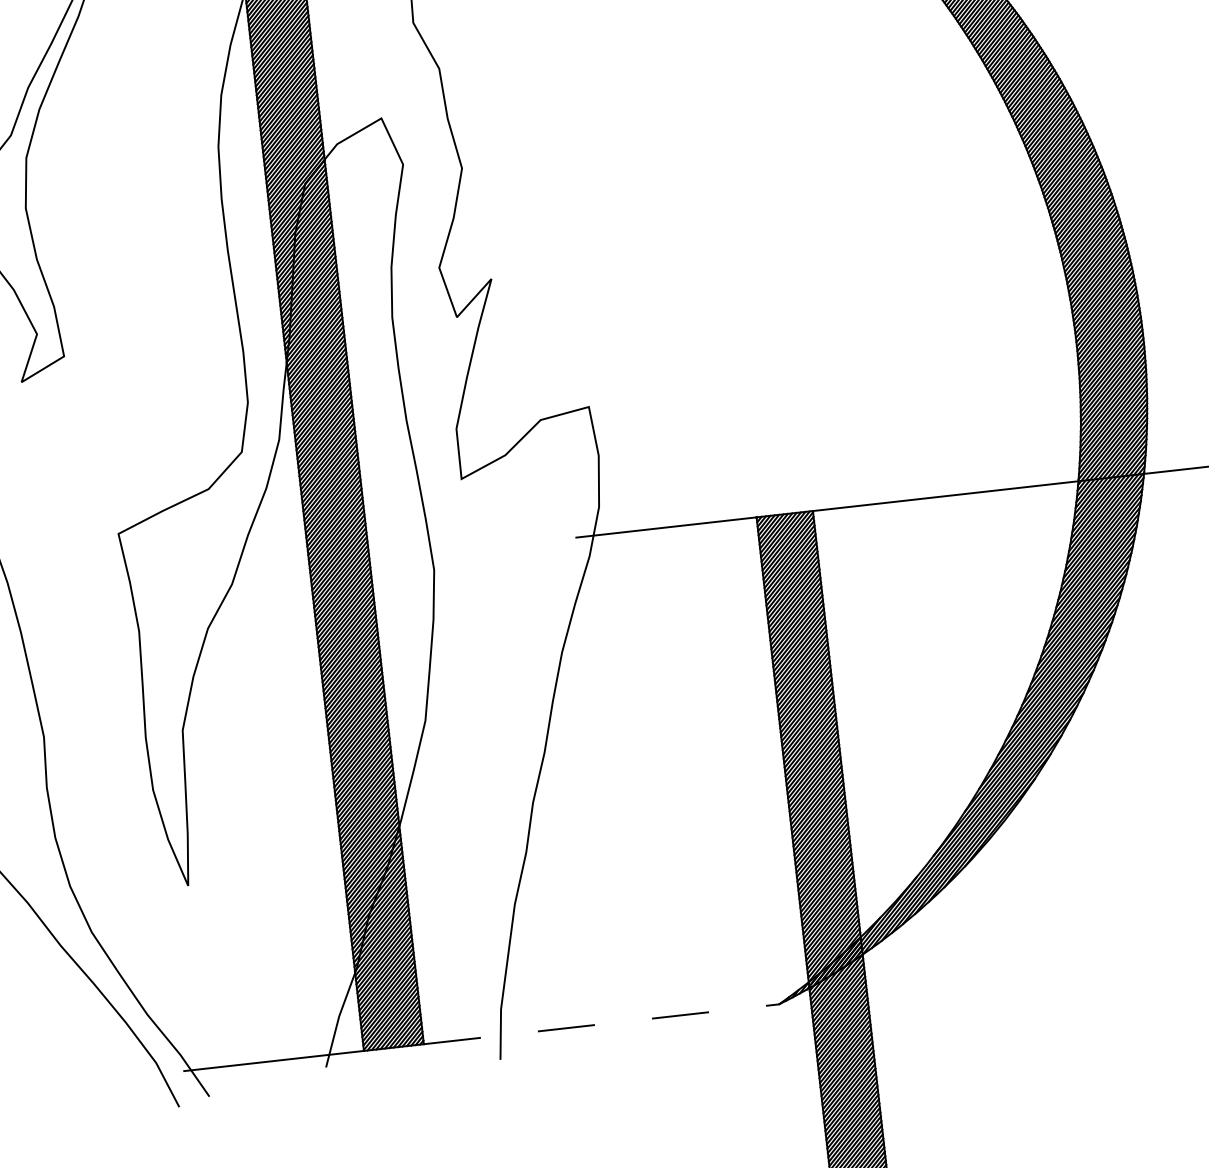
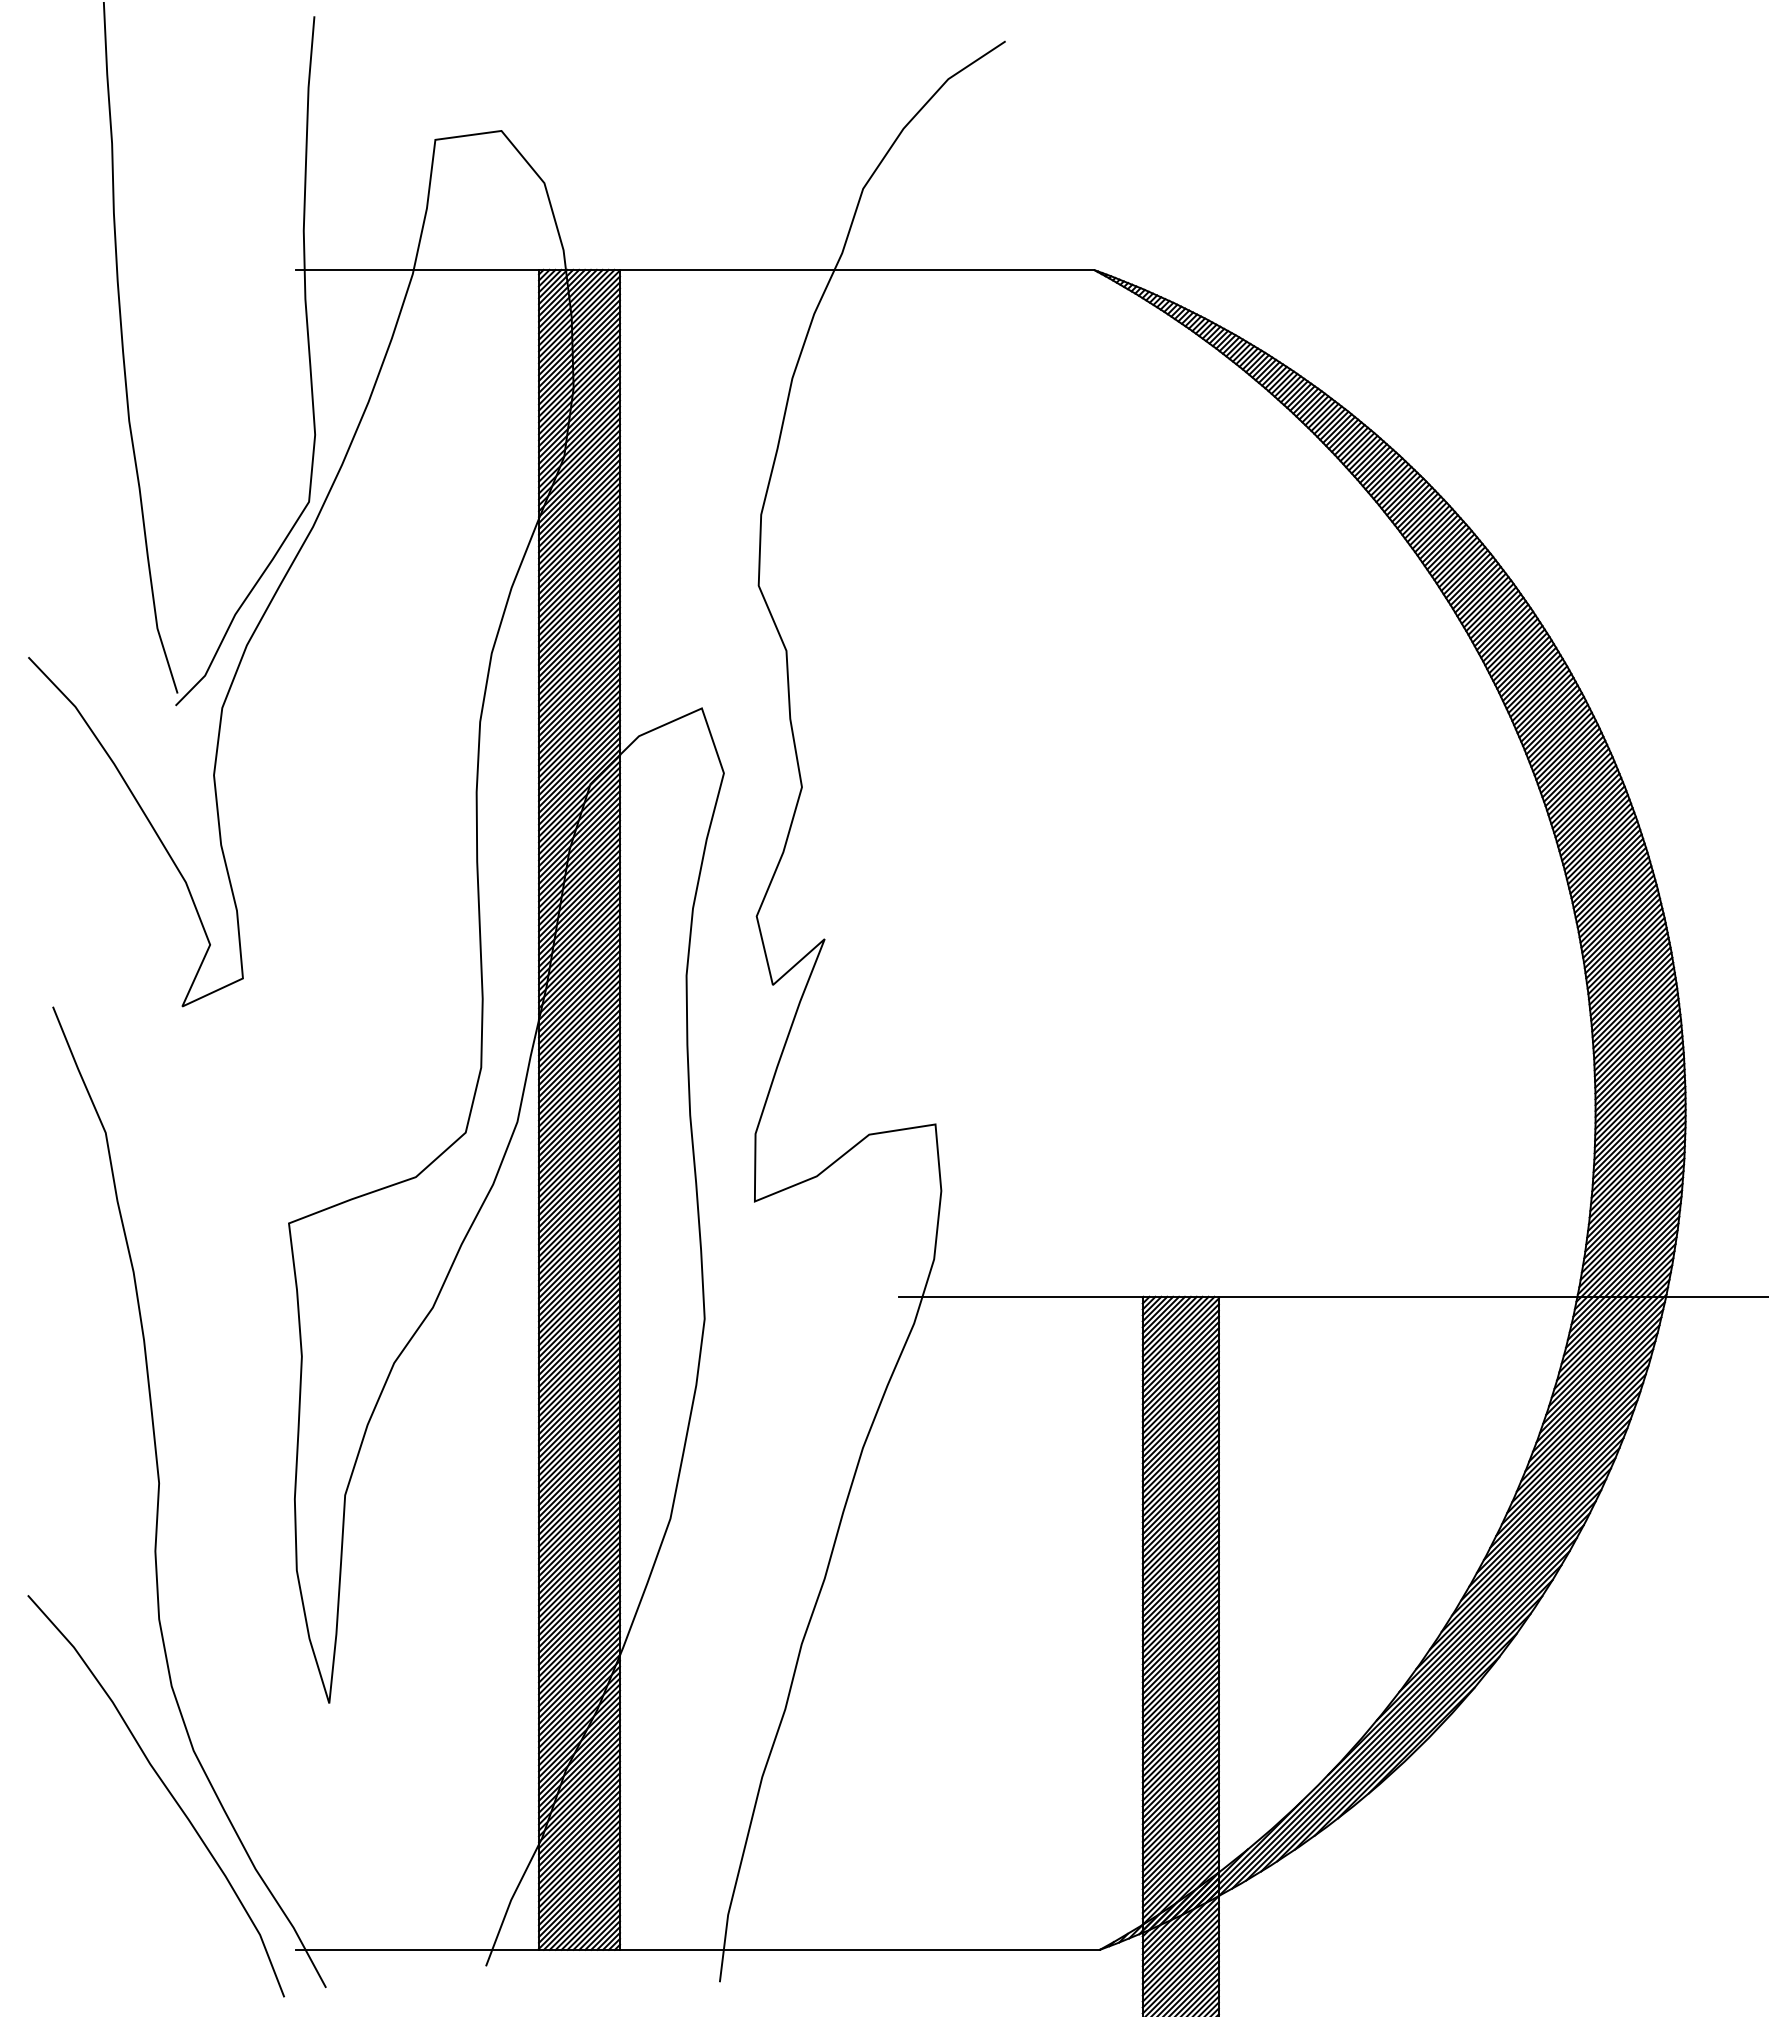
line: (601, 1024) -> (859, 1949), dashed -> solid

